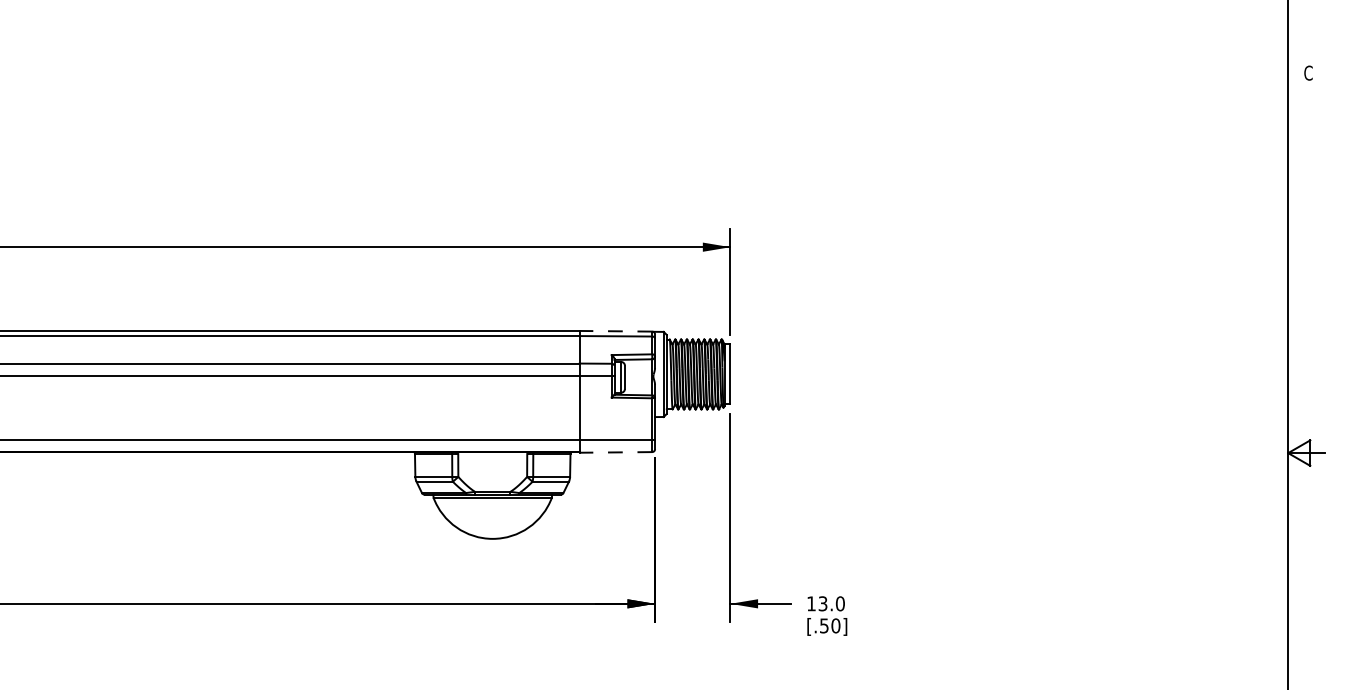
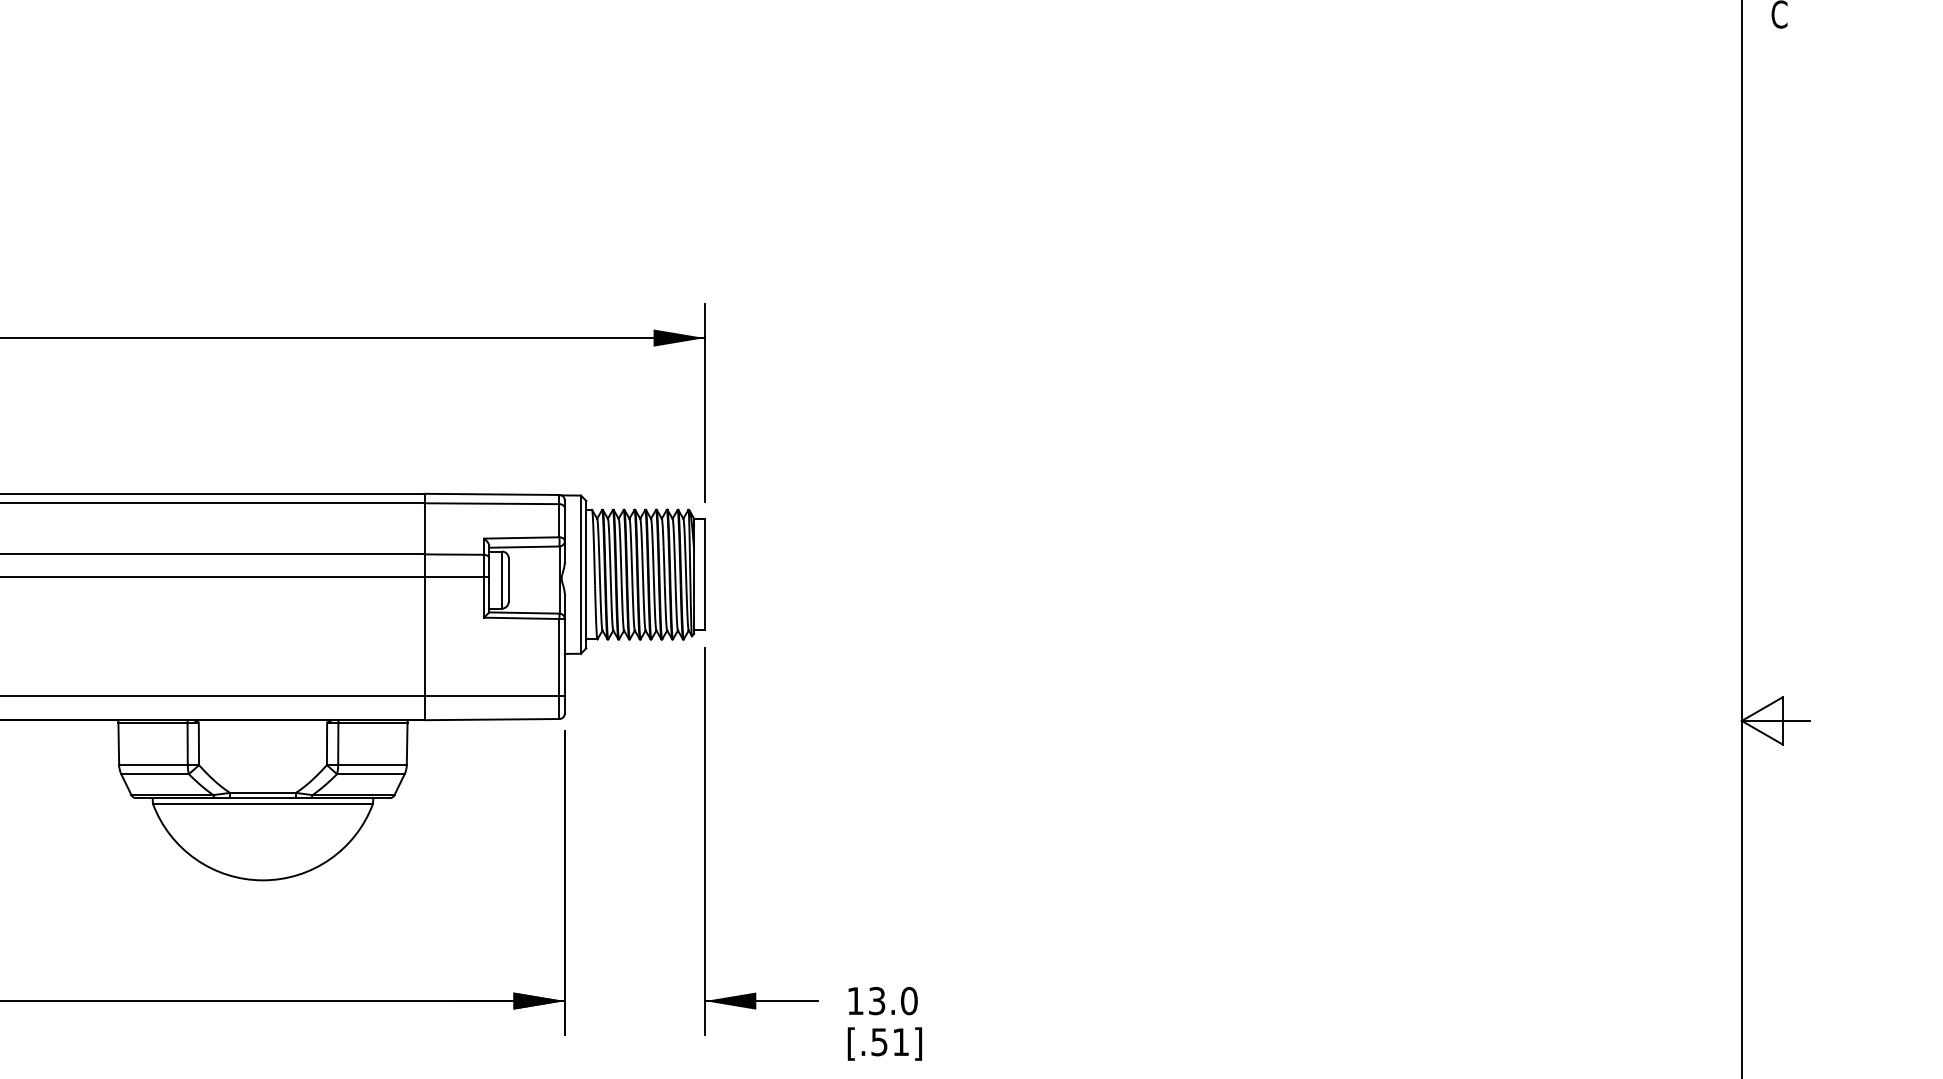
line: (615, 331) -> (491, 494), dashed -> solid
line: (615, 452) -> (491, 719), dashed -> solid
text: (835, 625) -> (900, 1041), [.50] -> [.51]

